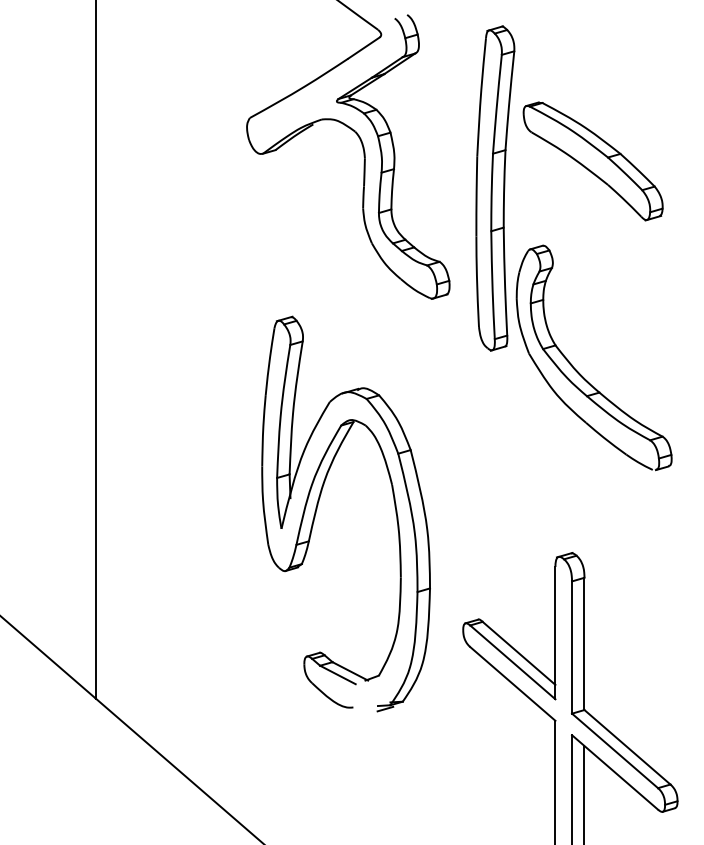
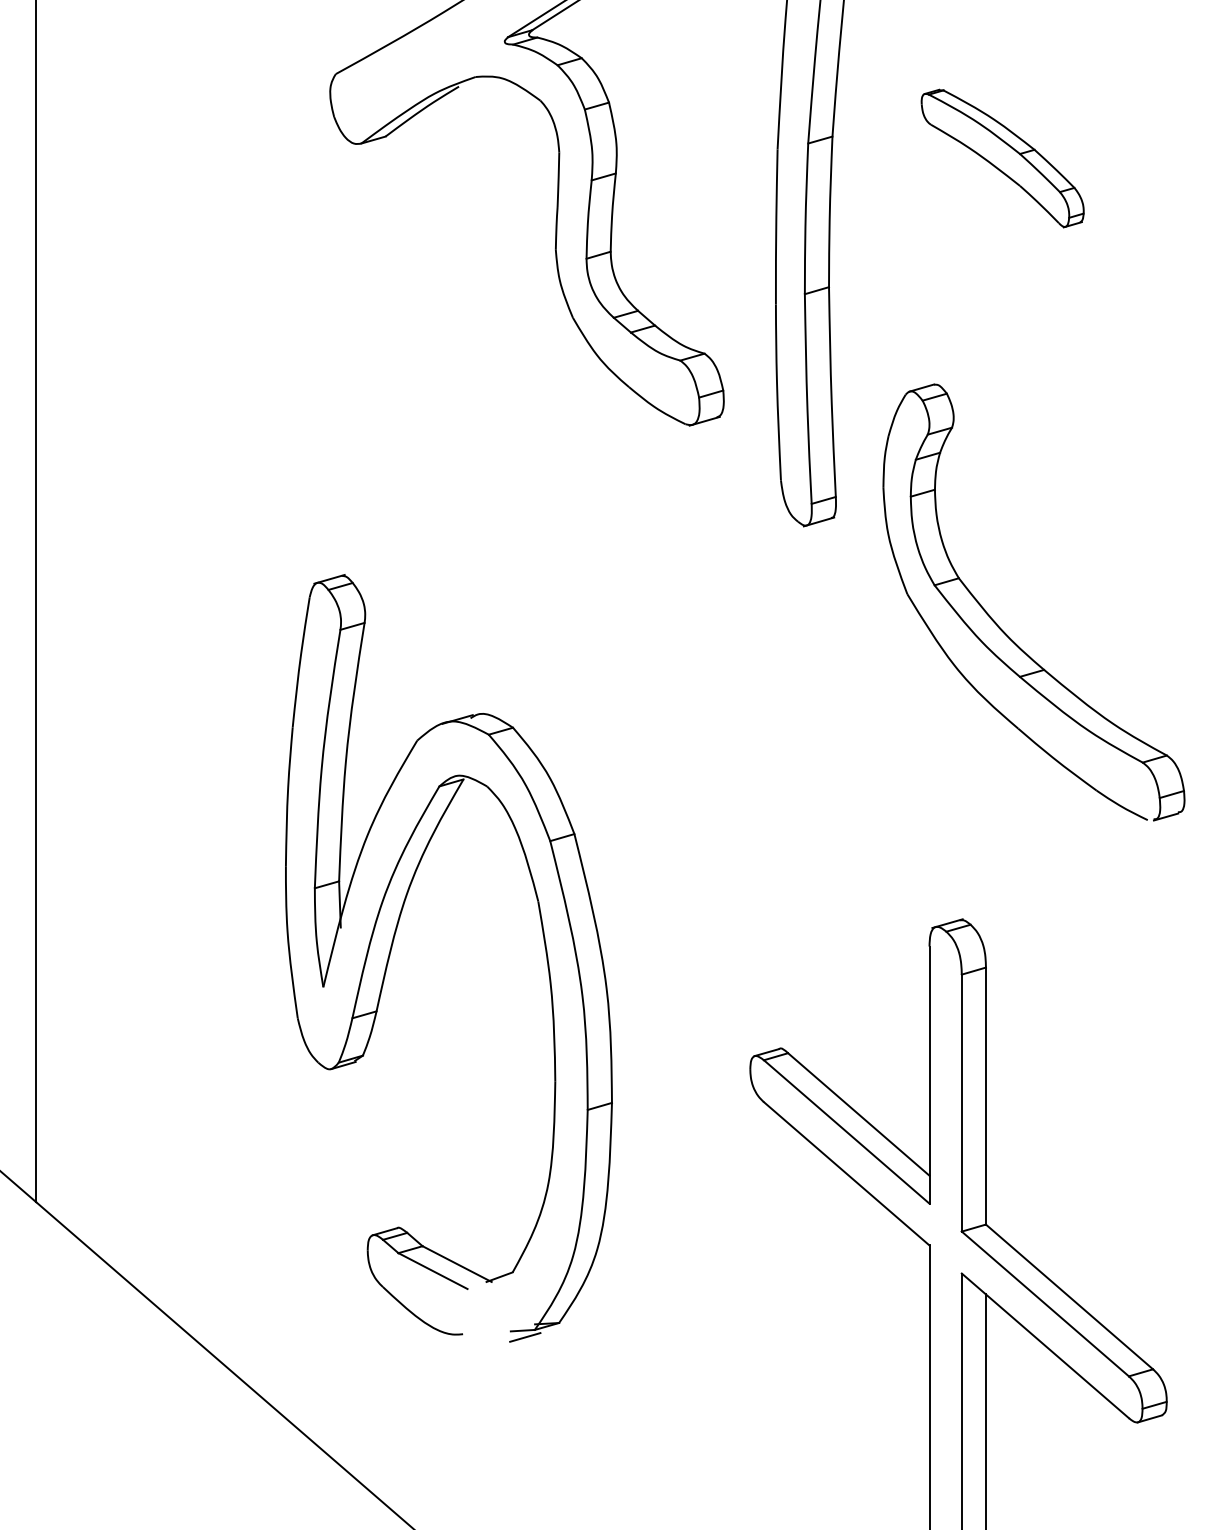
part: (592, 161) -> (1001, 158), size x0.6
part: (578, 371) -> (1003, 628), moved
part: (318, 505) -> (395, 941), moved

